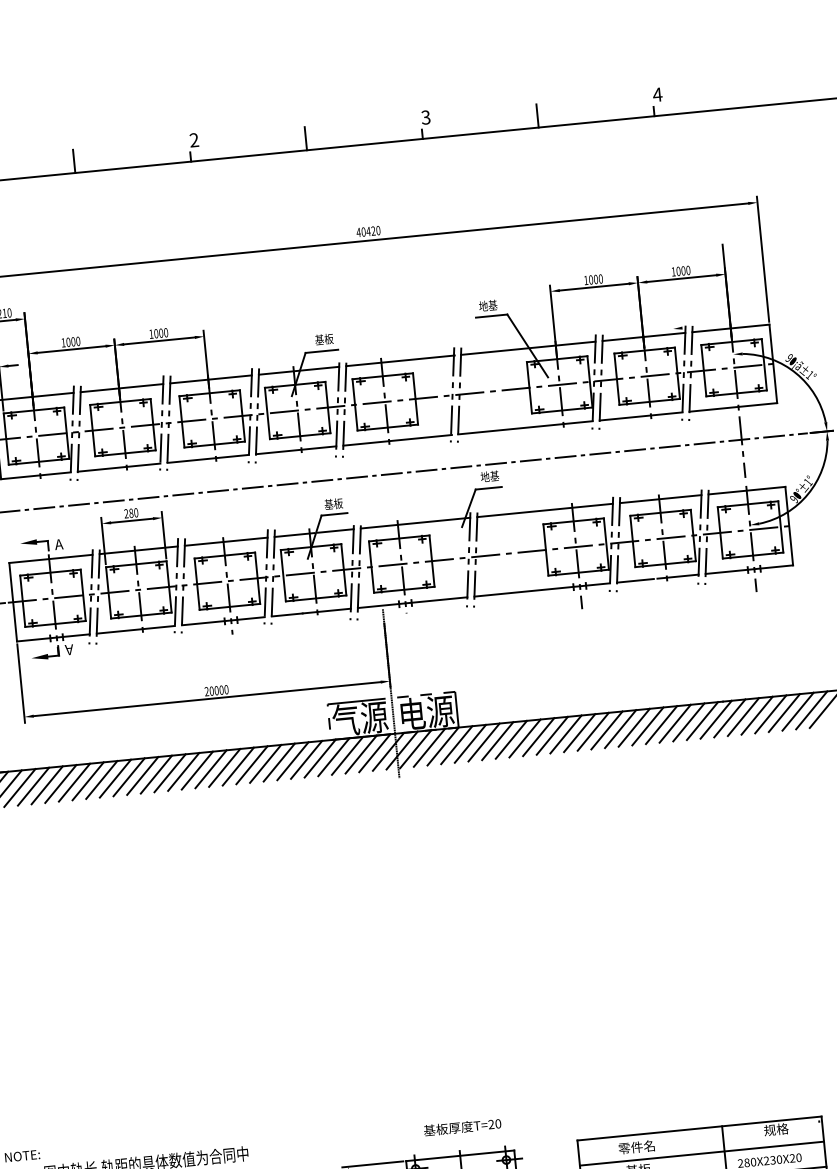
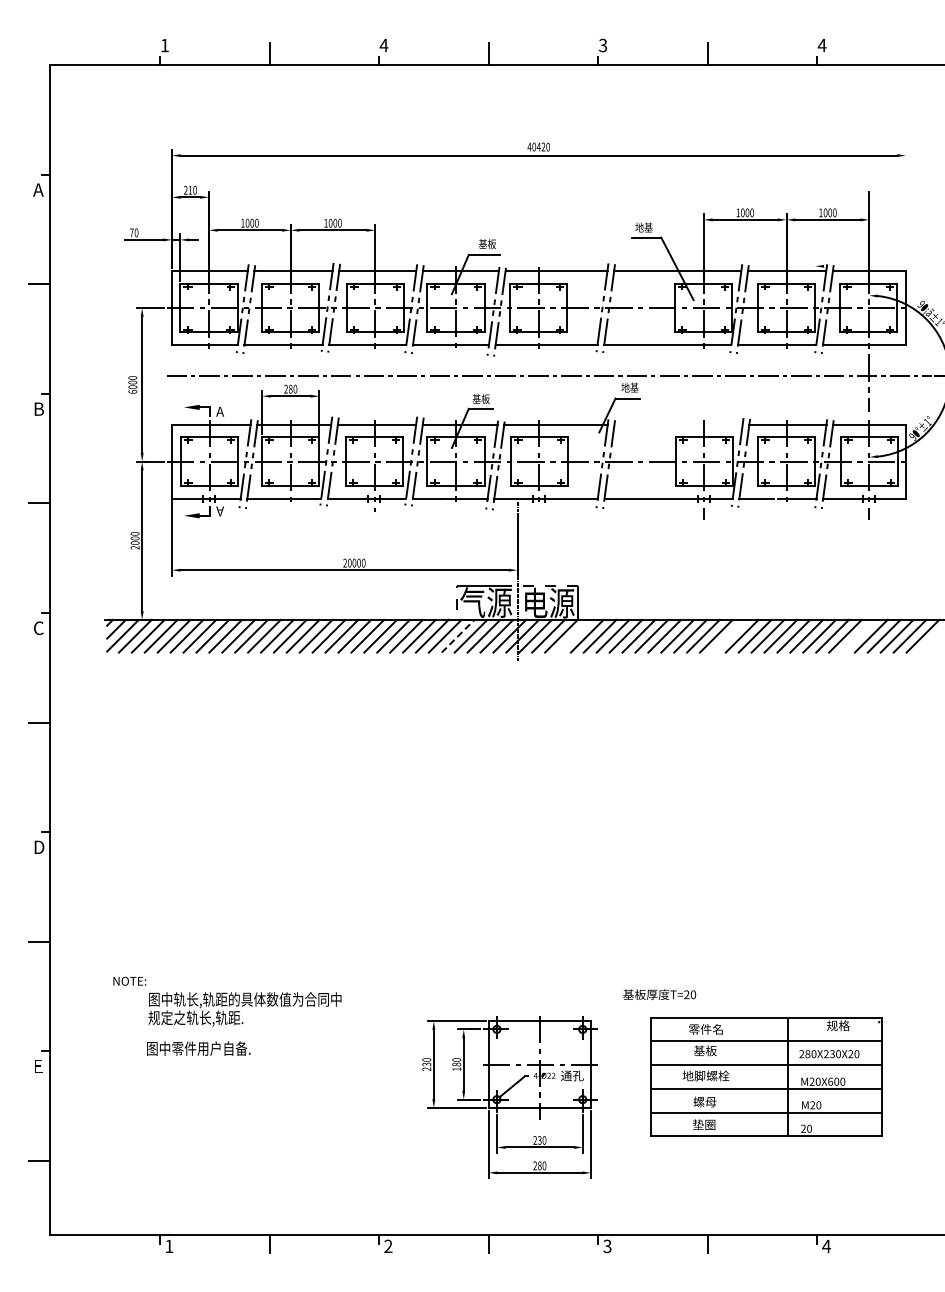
text: (193, 140) -> (383, 45), 2 -> 4
line: (762, 259) -> (905, 209), removed
line: (544, 510) -> (678, 424), removed
line: (757, 714) -> (858, 635), removed
line: (619, 728) -> (728, 635), removed
line: (455, 744) -> (573, 635), removed
line: (334, 756) -> (458, 635), solid -> dashed
text: (462, 1127) -> (659, 994), moved

